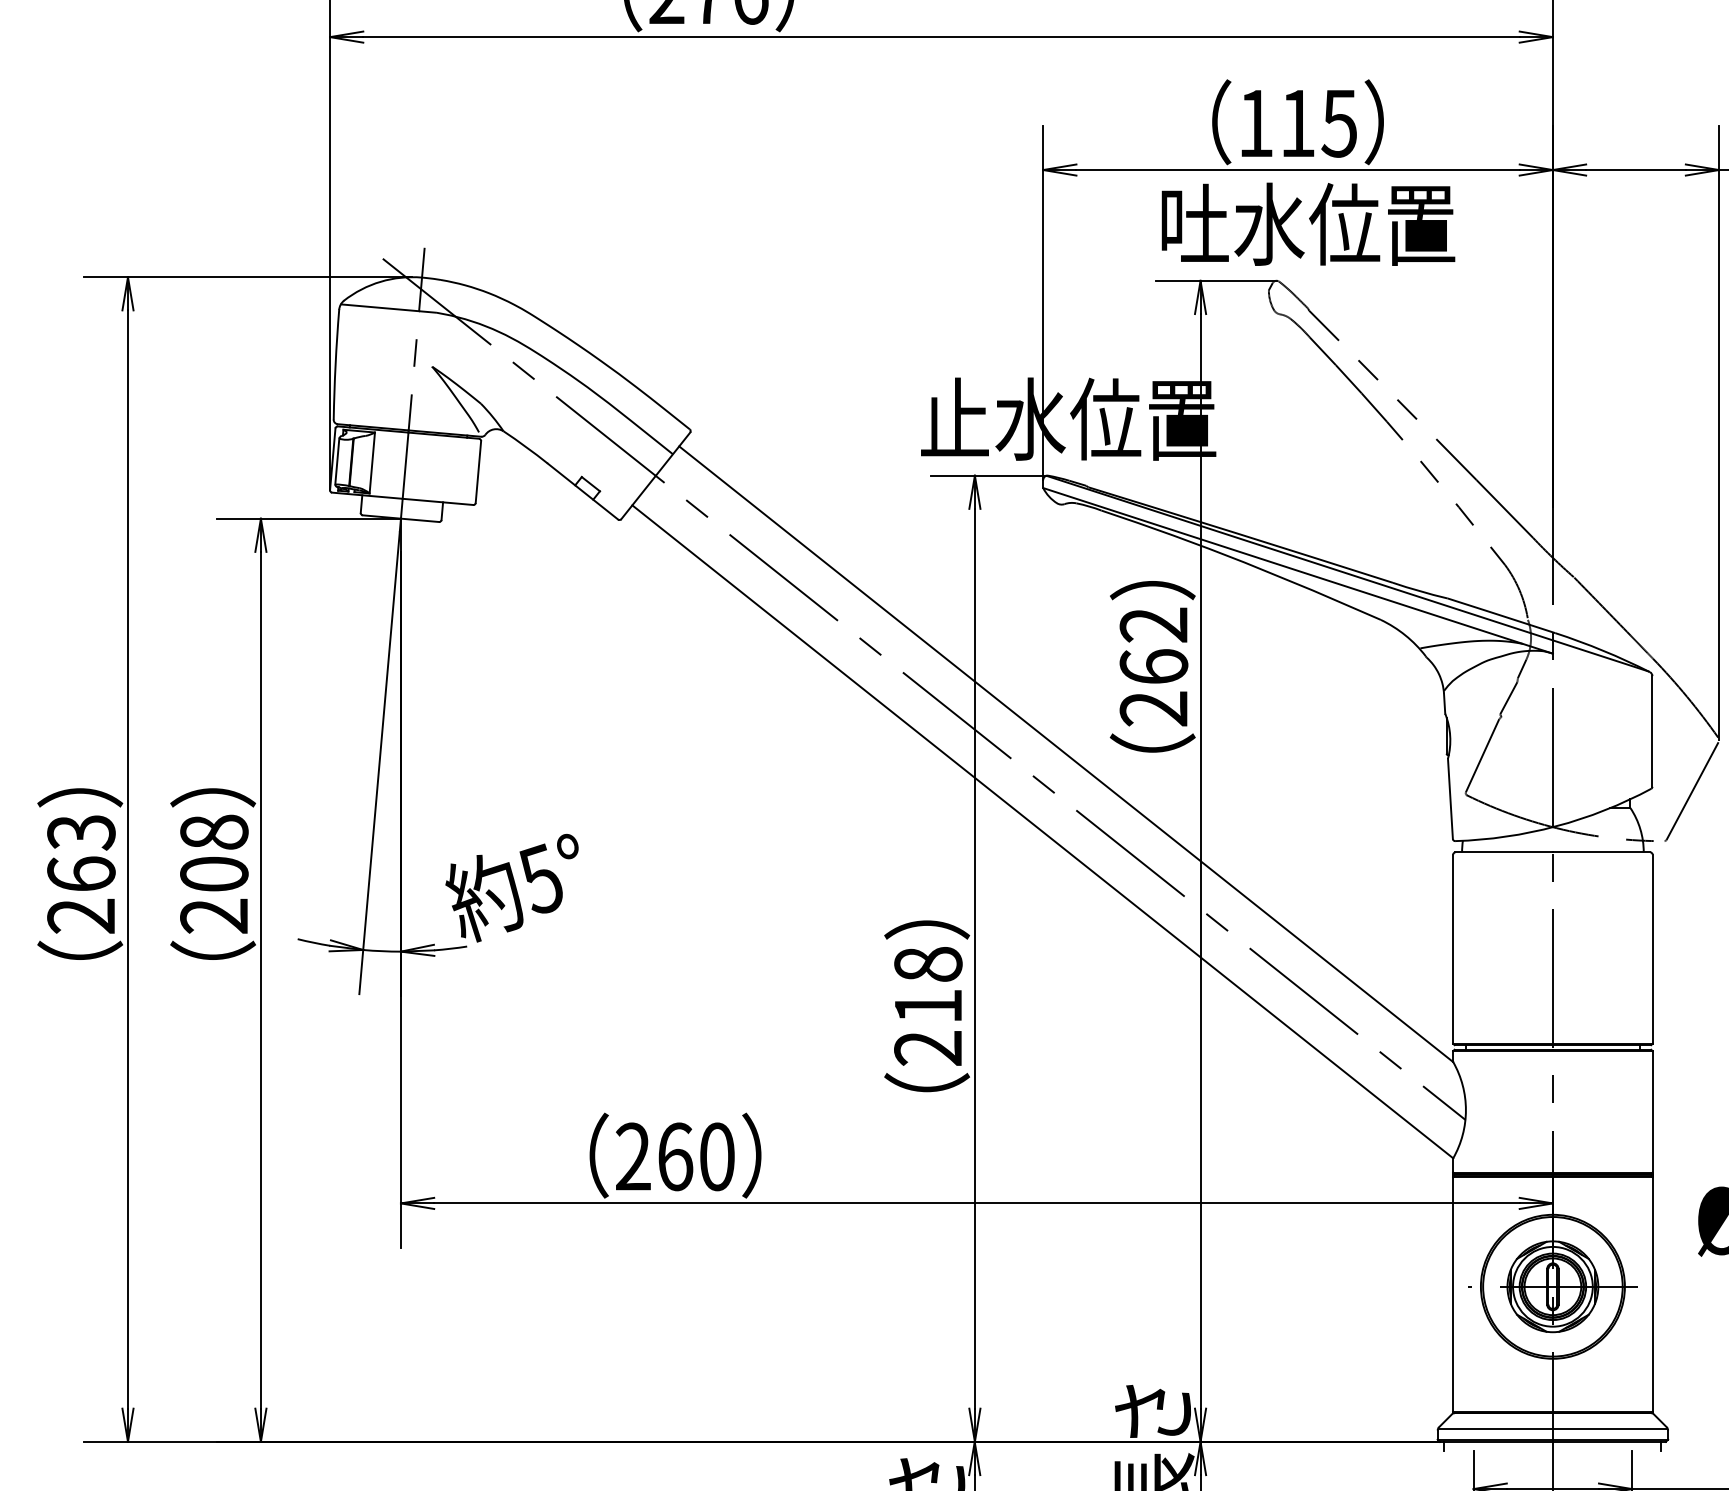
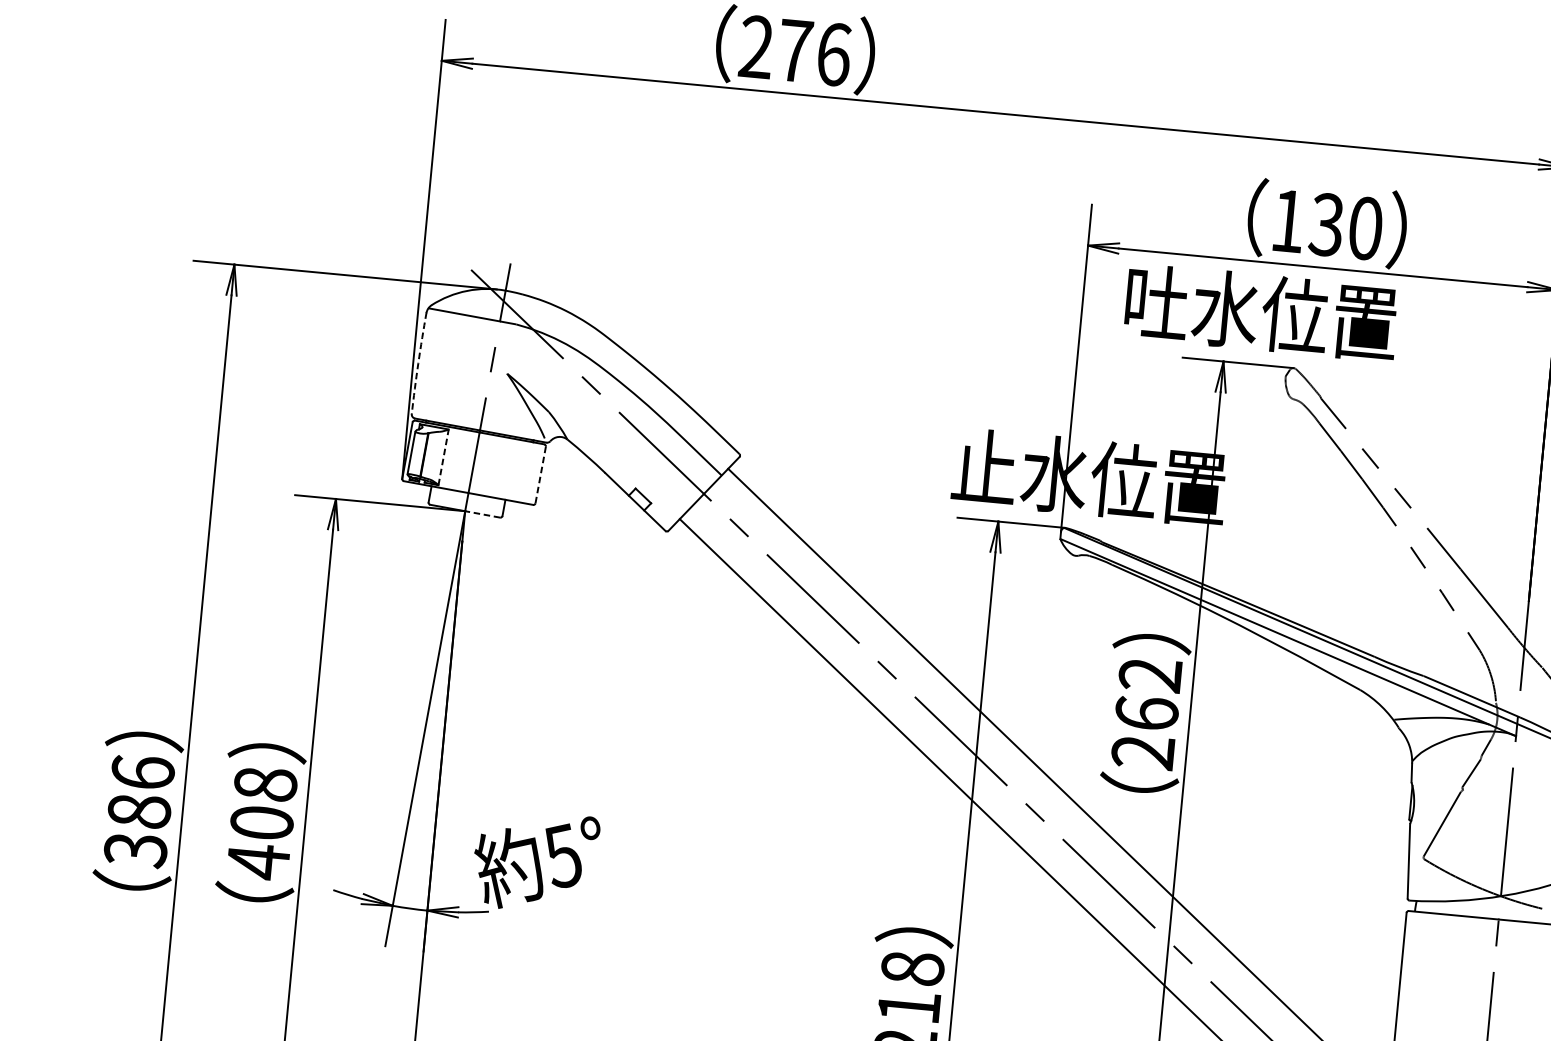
text: (1318, 123) -> (1346, 226), 115 -> 130
text: (1308, 223) -> (1261, 311), moved
arc: (335, 364) -> (418, 363), solid -> dashed
line: (372, 462) -> (443, 456), solid -> dashed
line: (478, 471) -> (540, 474), solid -> dashed
line: (419, 520) -> (482, 514), solid -> dashed
text: (81, 874) -> (139, 811), 263 -> 386
text: (213, 916) -> (257, 861), 208 -> 408

